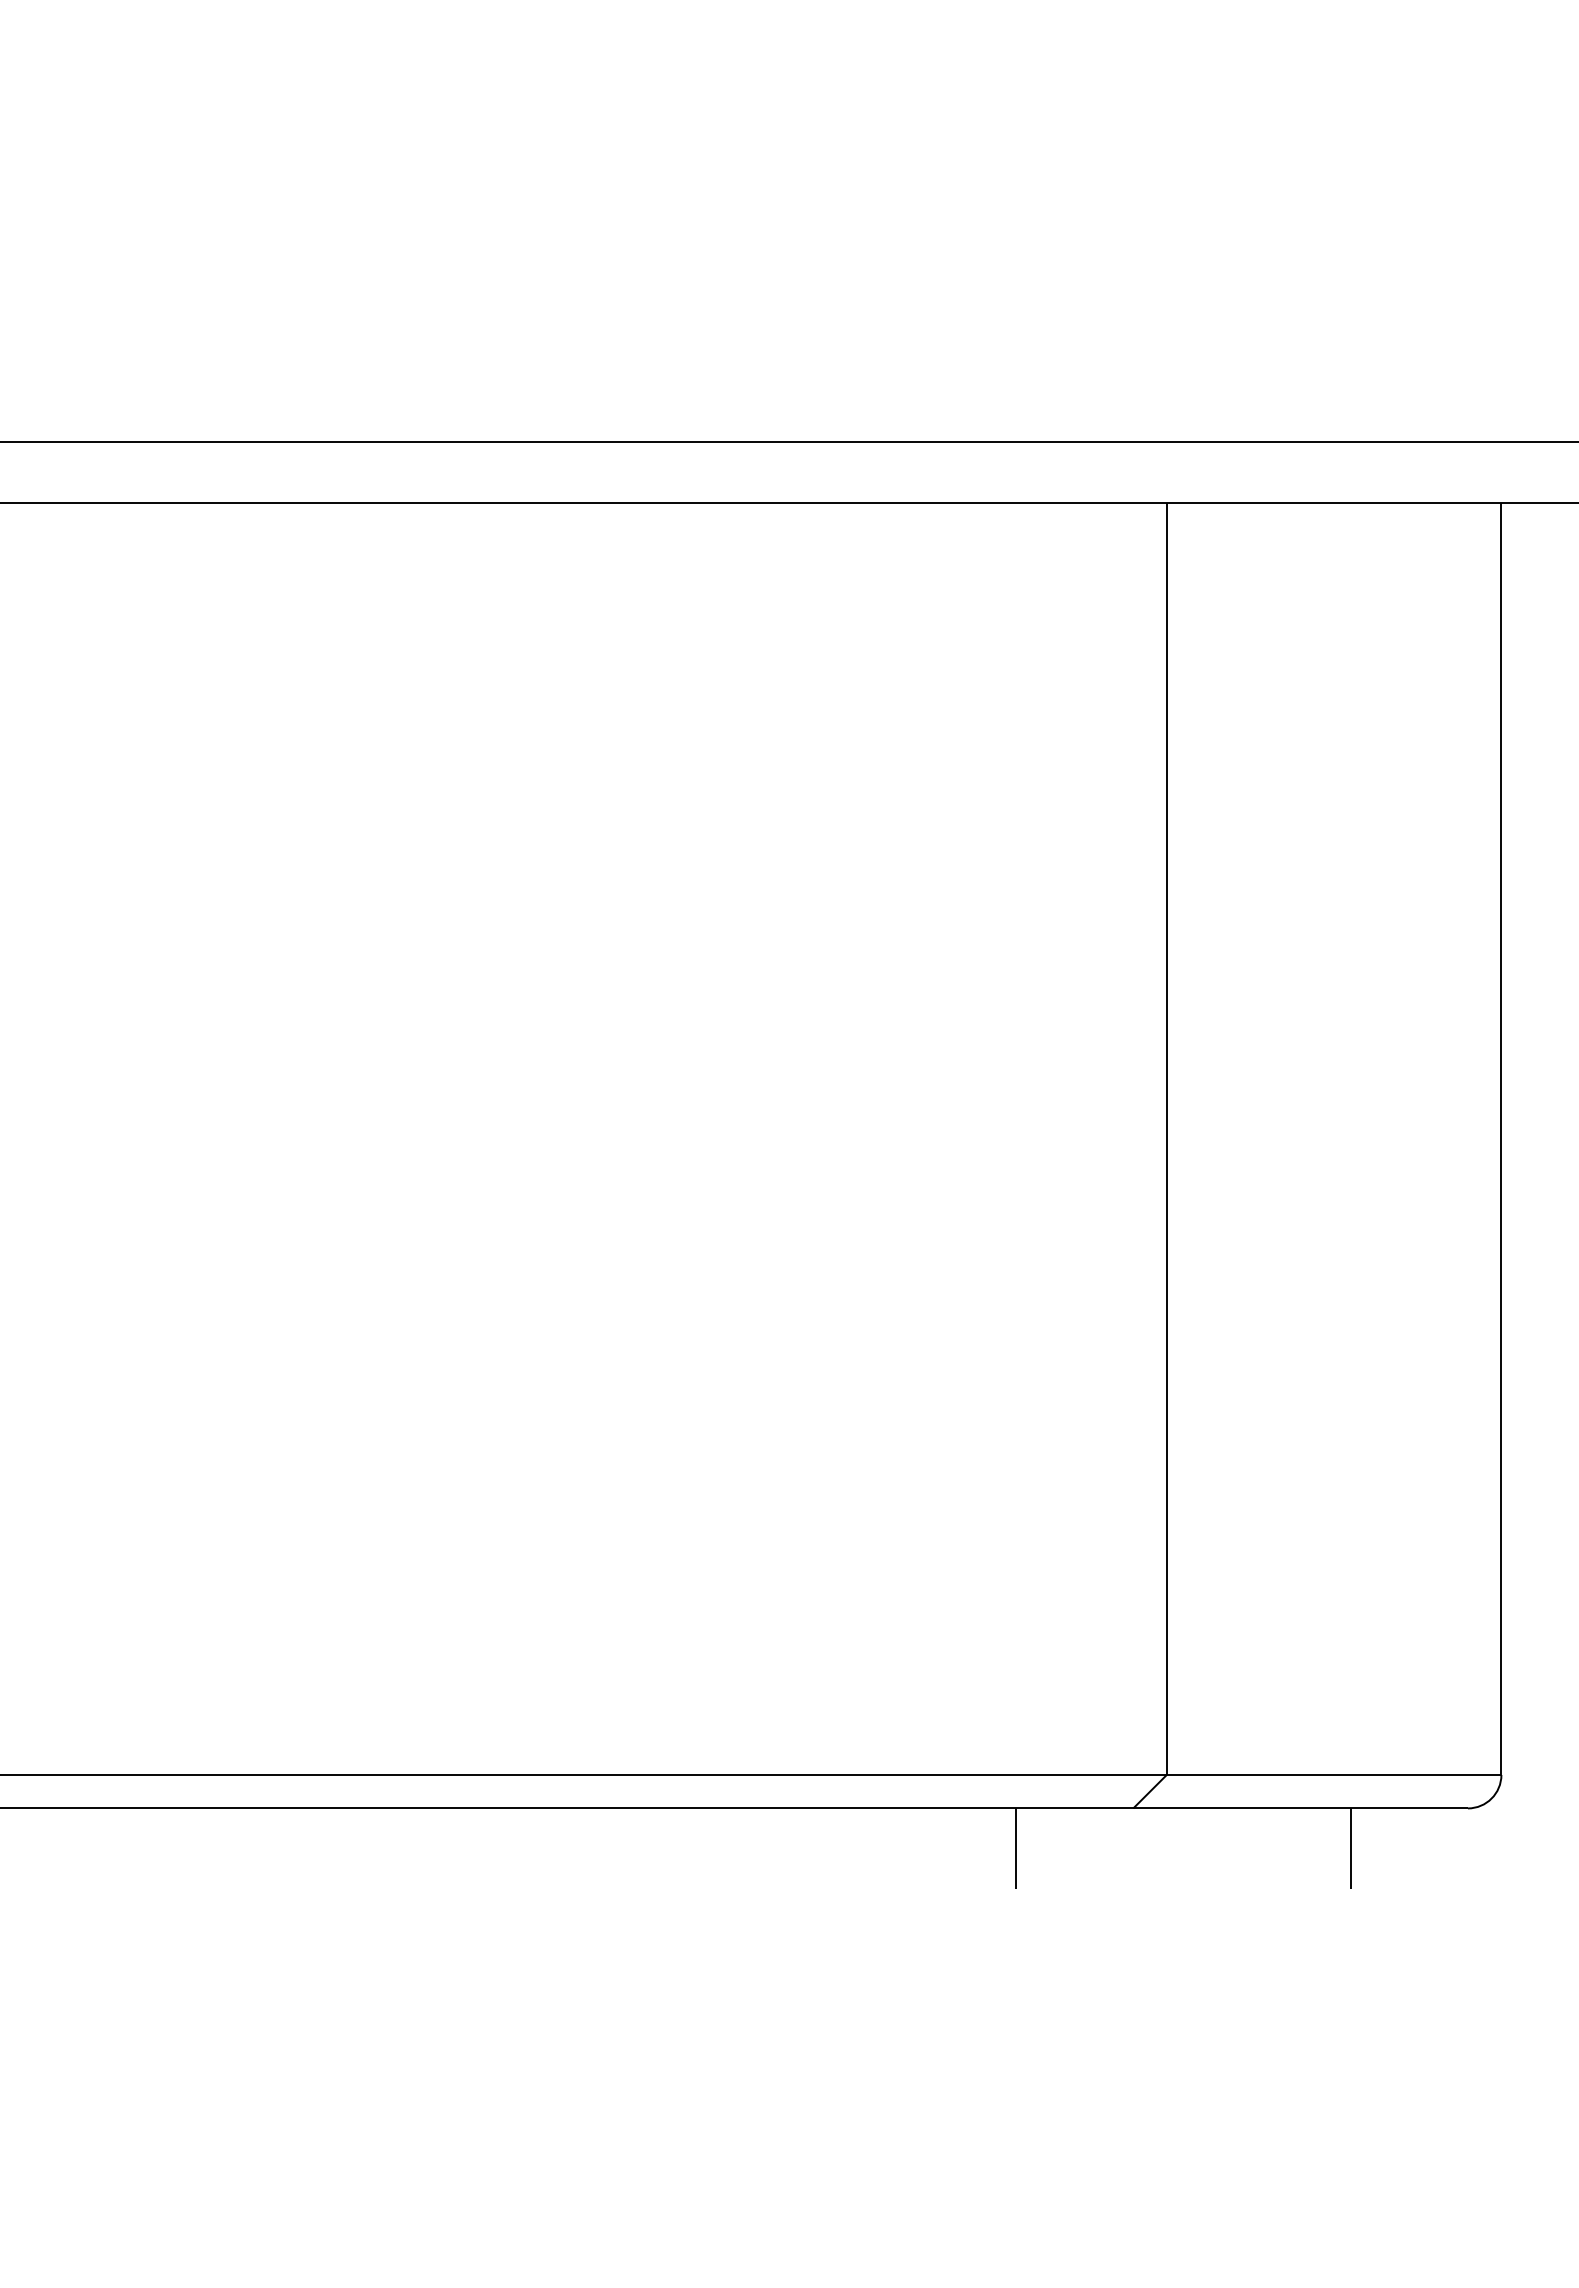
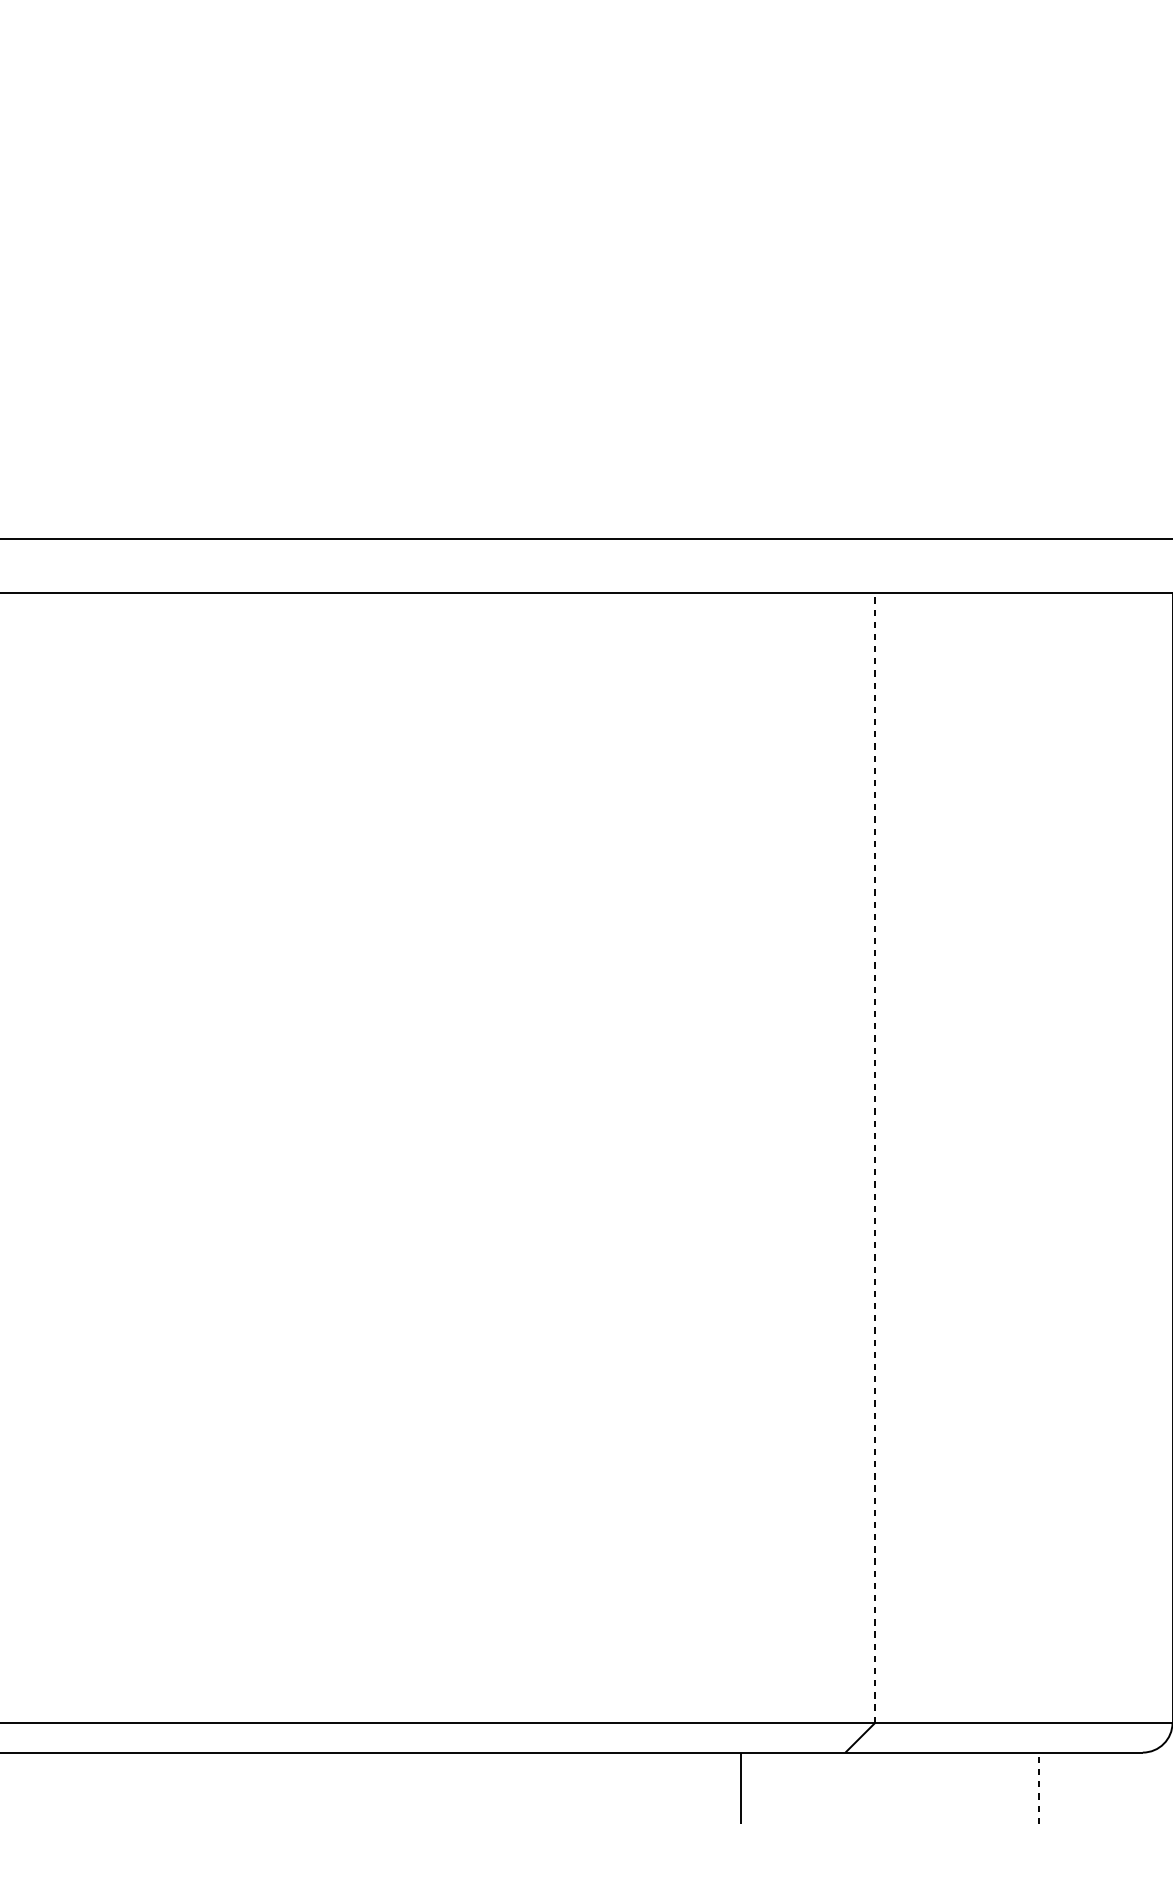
line: (1166, 1139) -> (874, 1158), solid -> dashed
line: (1350, 1848) -> (1038, 1788), solid -> dashed

